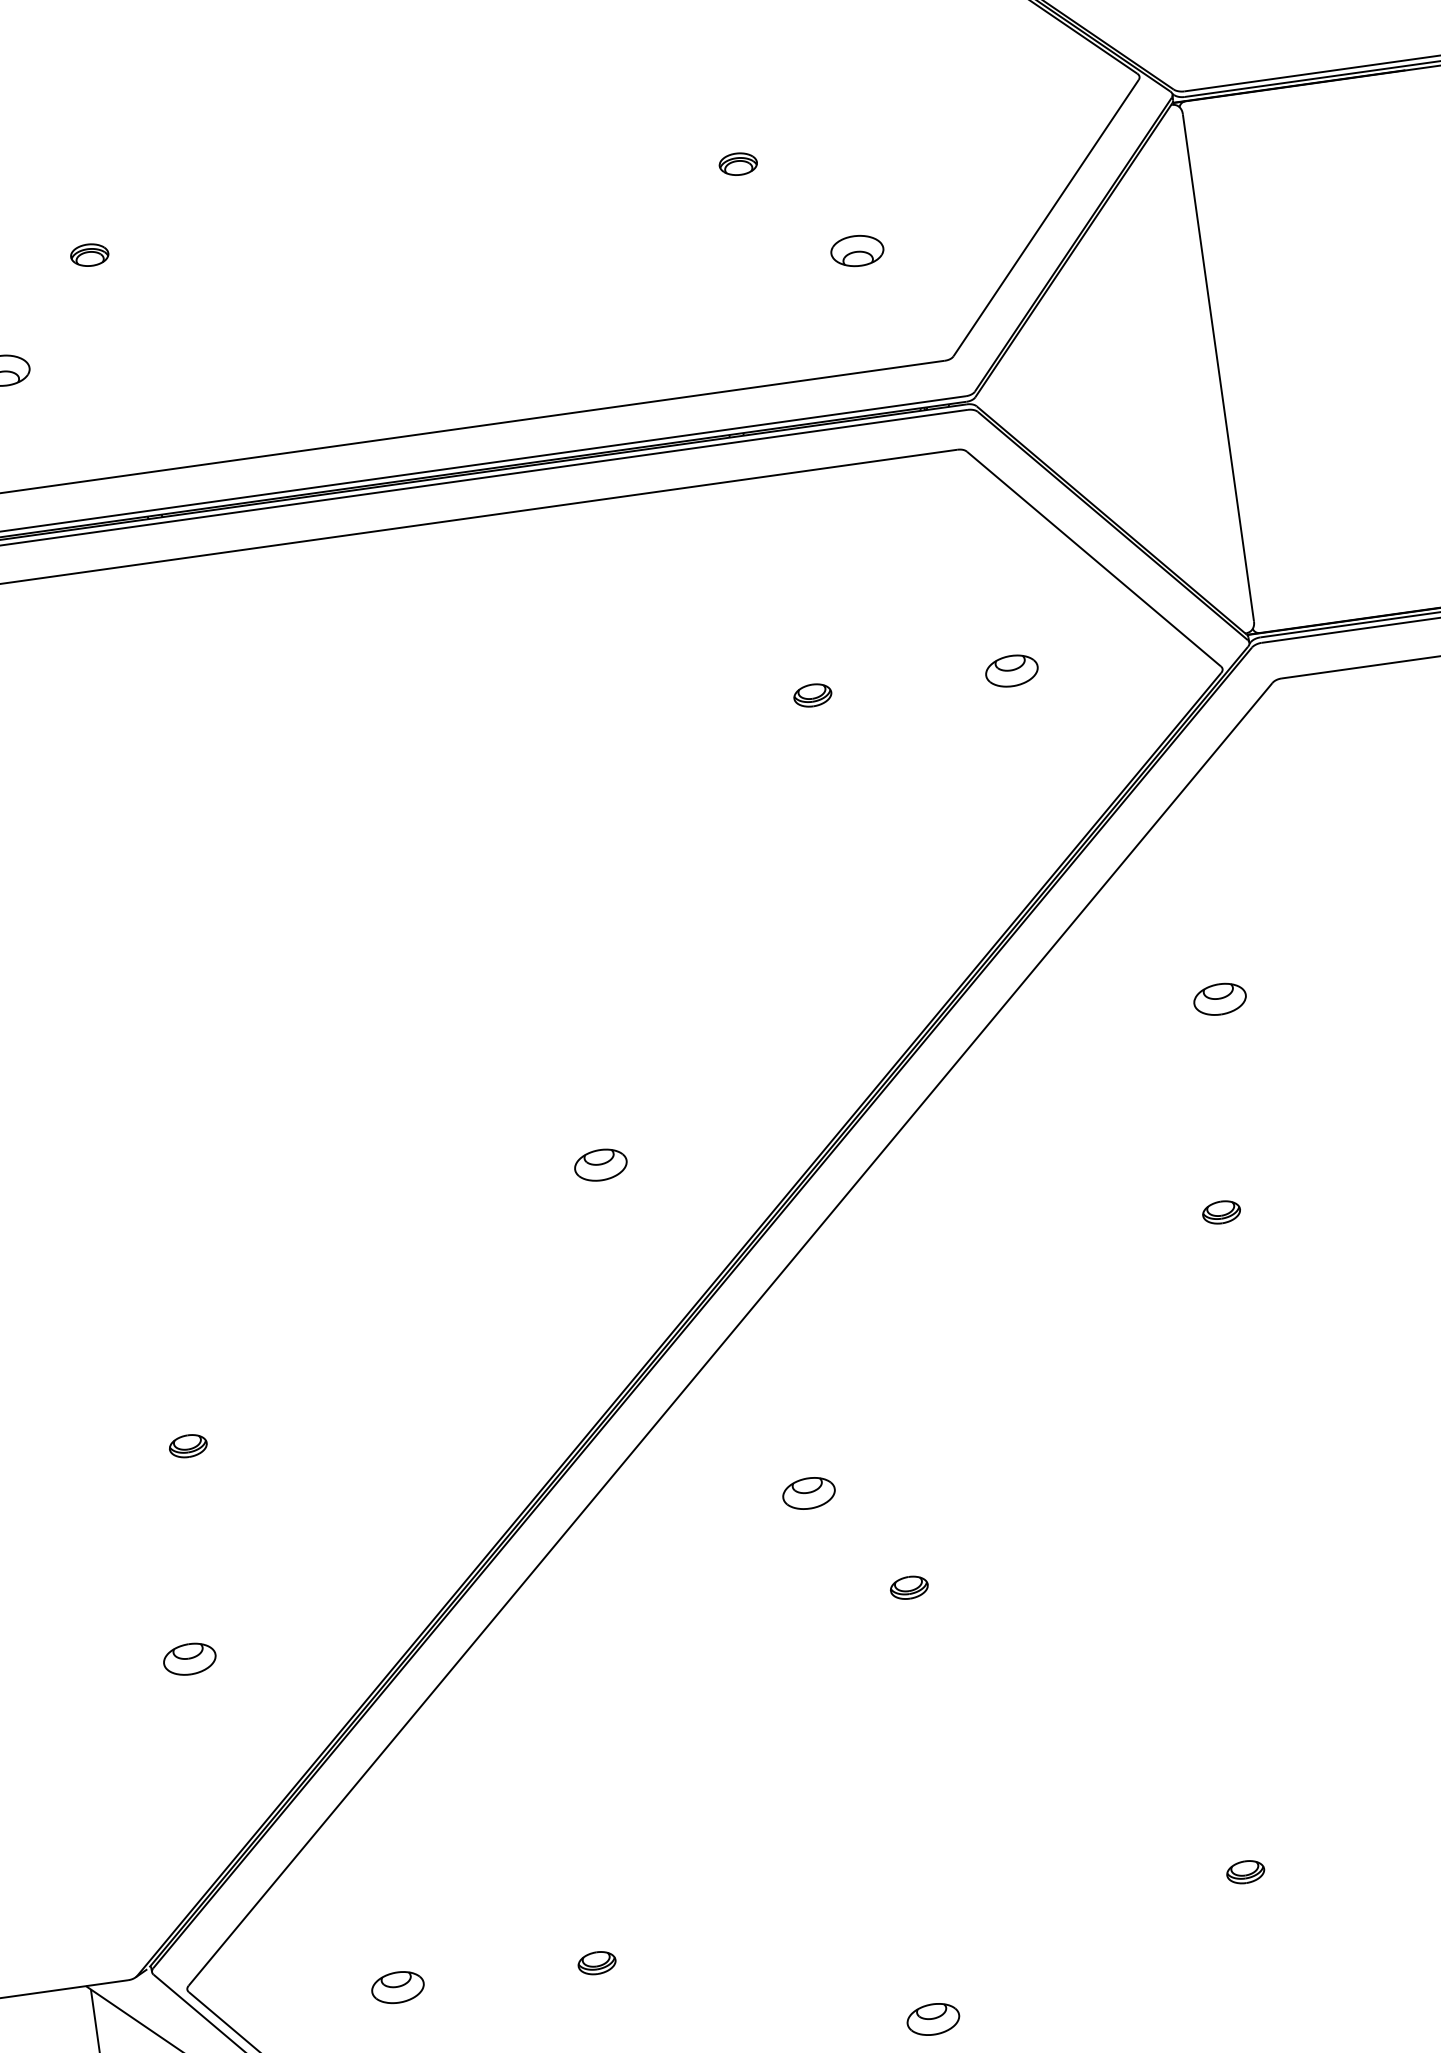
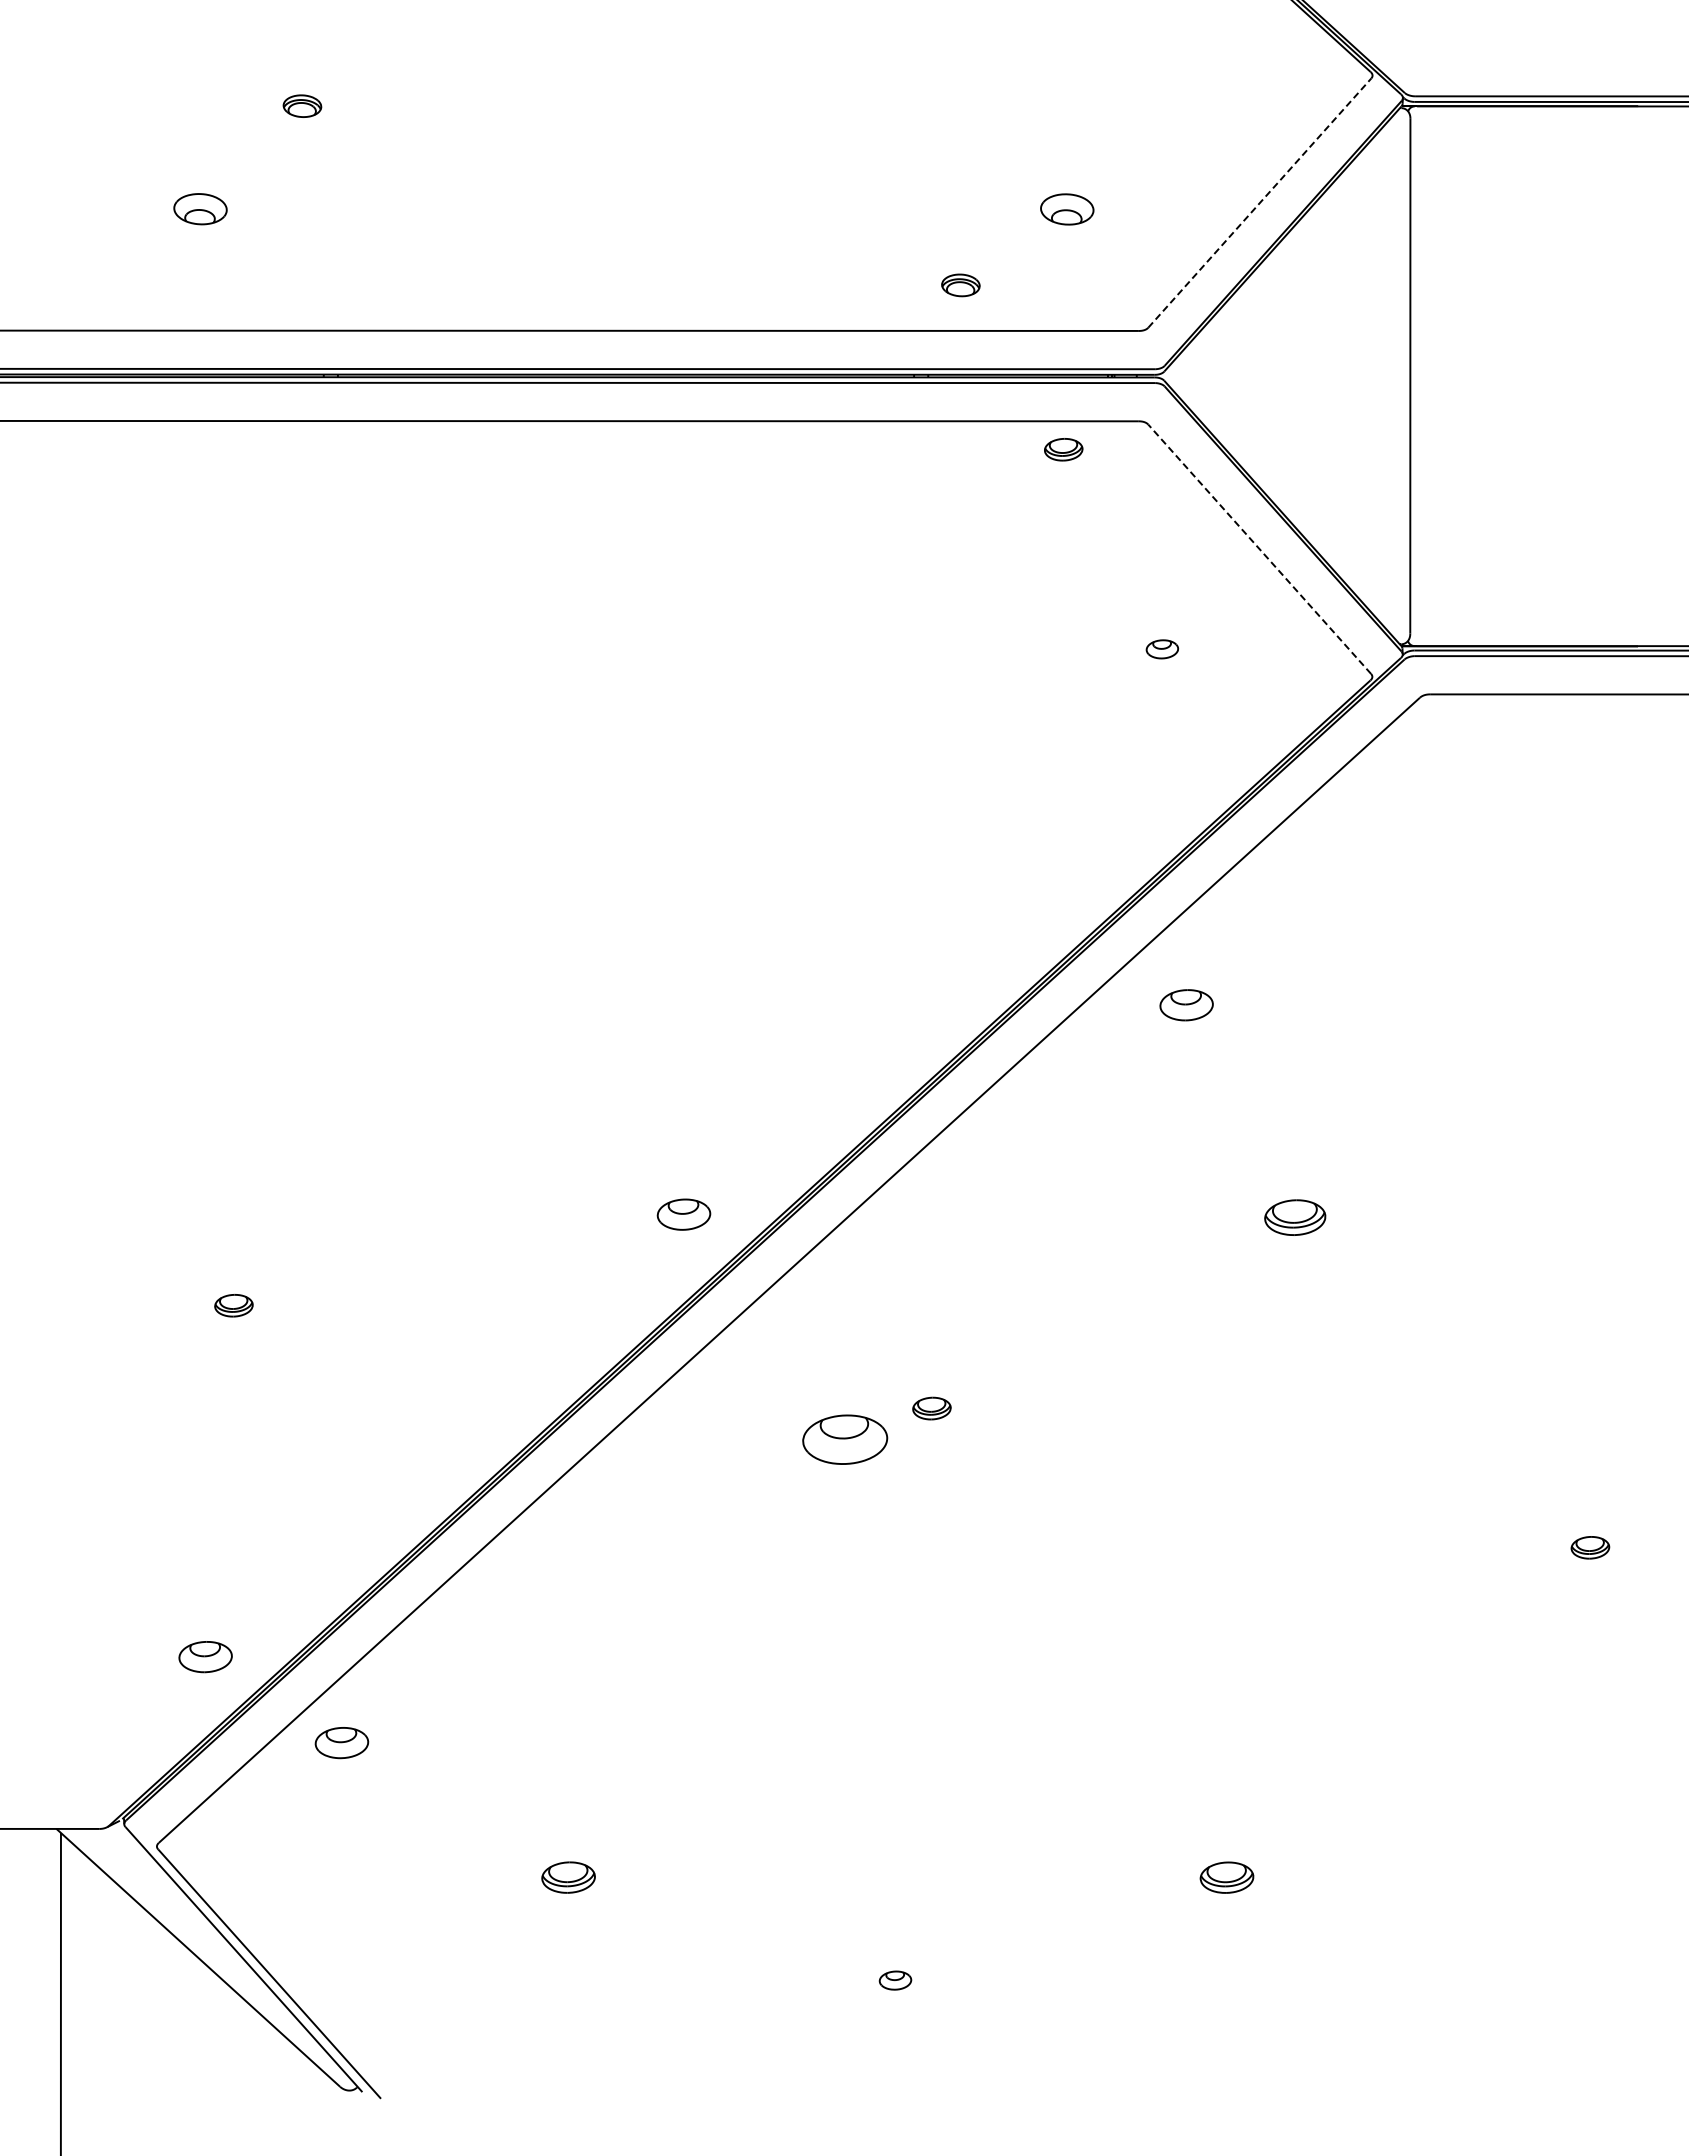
part: (737, 164) -> (960, 285), moved
line: (1046, 217) -> (1260, 202), solid -> dashed
line: (1093, 558) -> (1259, 548), solid -> dashed
part: (1012, 671) -> (1162, 649), size x0.6
part: (812, 695) -> (1063, 449), moved
part: (1219, 999) -> (1186, 1005), moved
part: (600, 1165) -> (683, 1214), moved
part: (1221, 1212) -> (1295, 1217), size x1.6
part: (809, 1493) -> (845, 1439), size x1.6
part: (908, 1587) -> (931, 1408), moved
part: (189, 1659) -> (205, 1657), moved
part: (1245, 1872) -> (1226, 1877), size x1.4
part: (597, 1963) -> (568, 1877), size x1.4
part: (397, 1988) -> (341, 1743), moved
part: (933, 2019) -> (895, 1980), size x0.6

